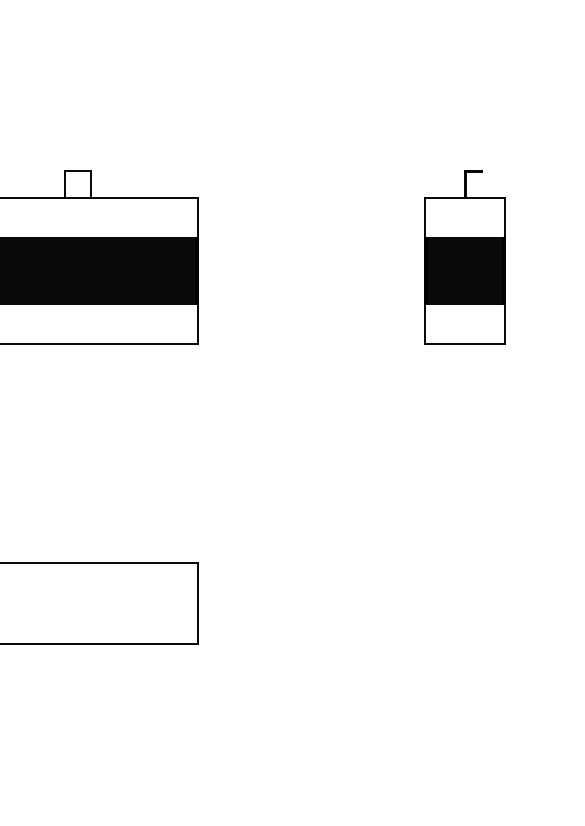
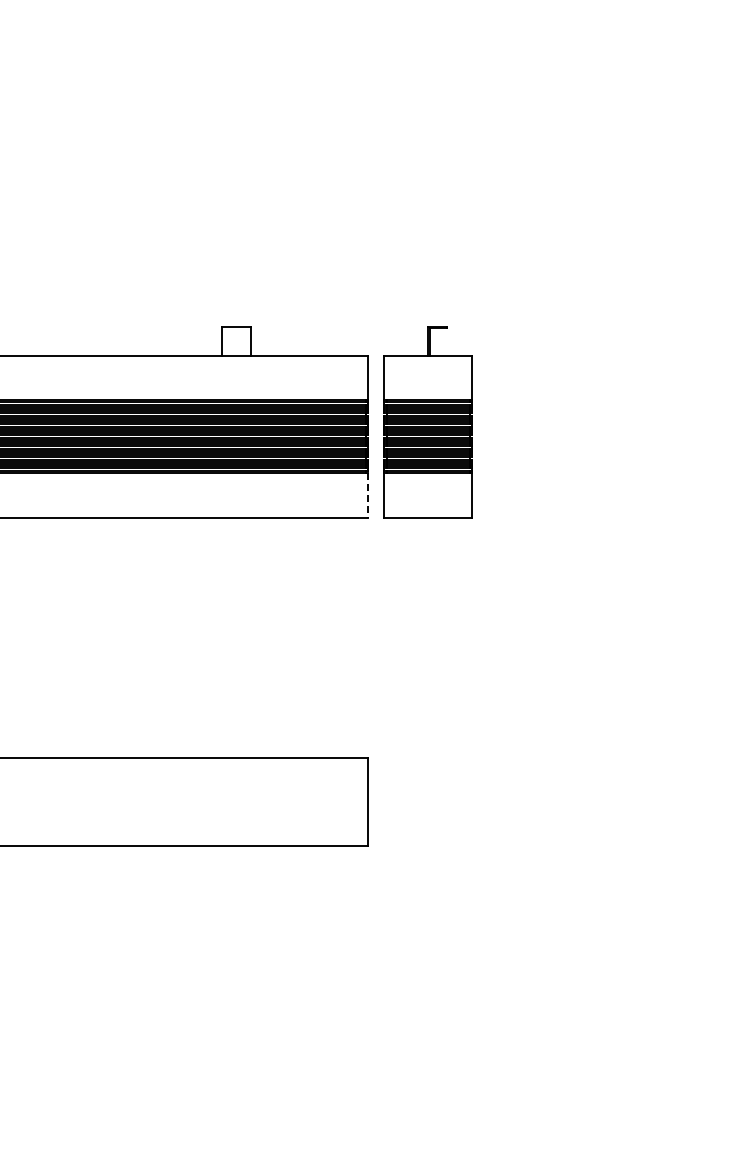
part: (463, 257) -> (427, 422), moved
line: (198, 324) -> (368, 495), solid -> dashed

